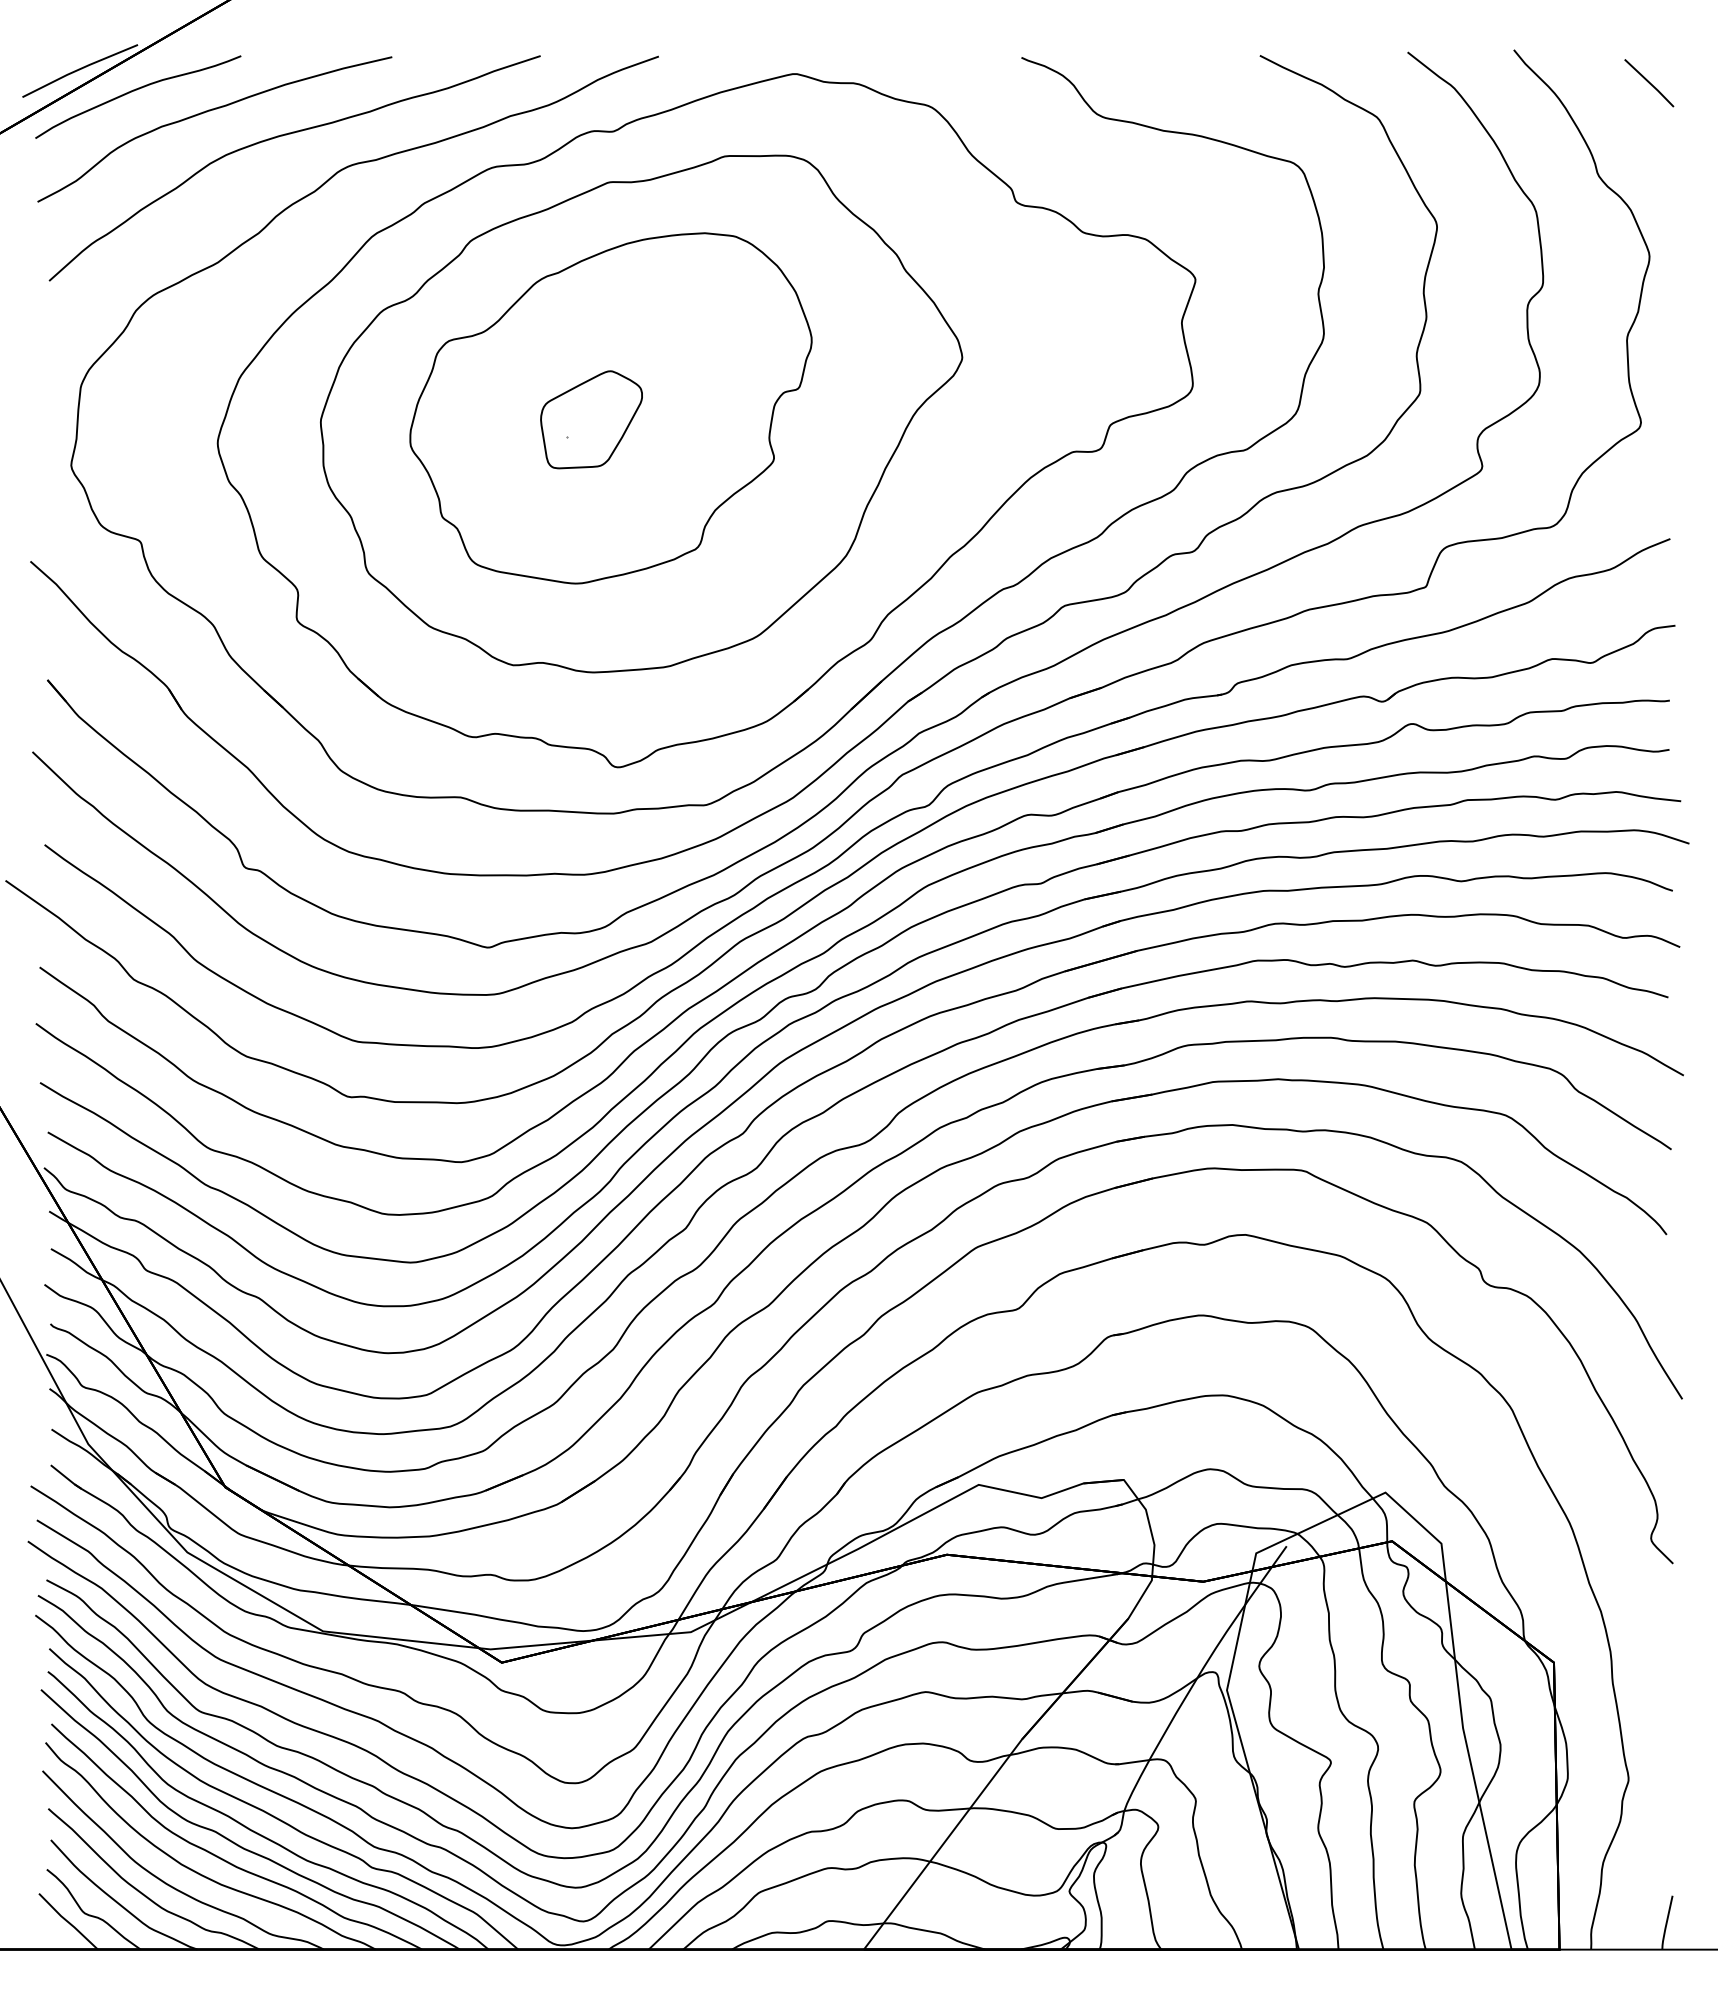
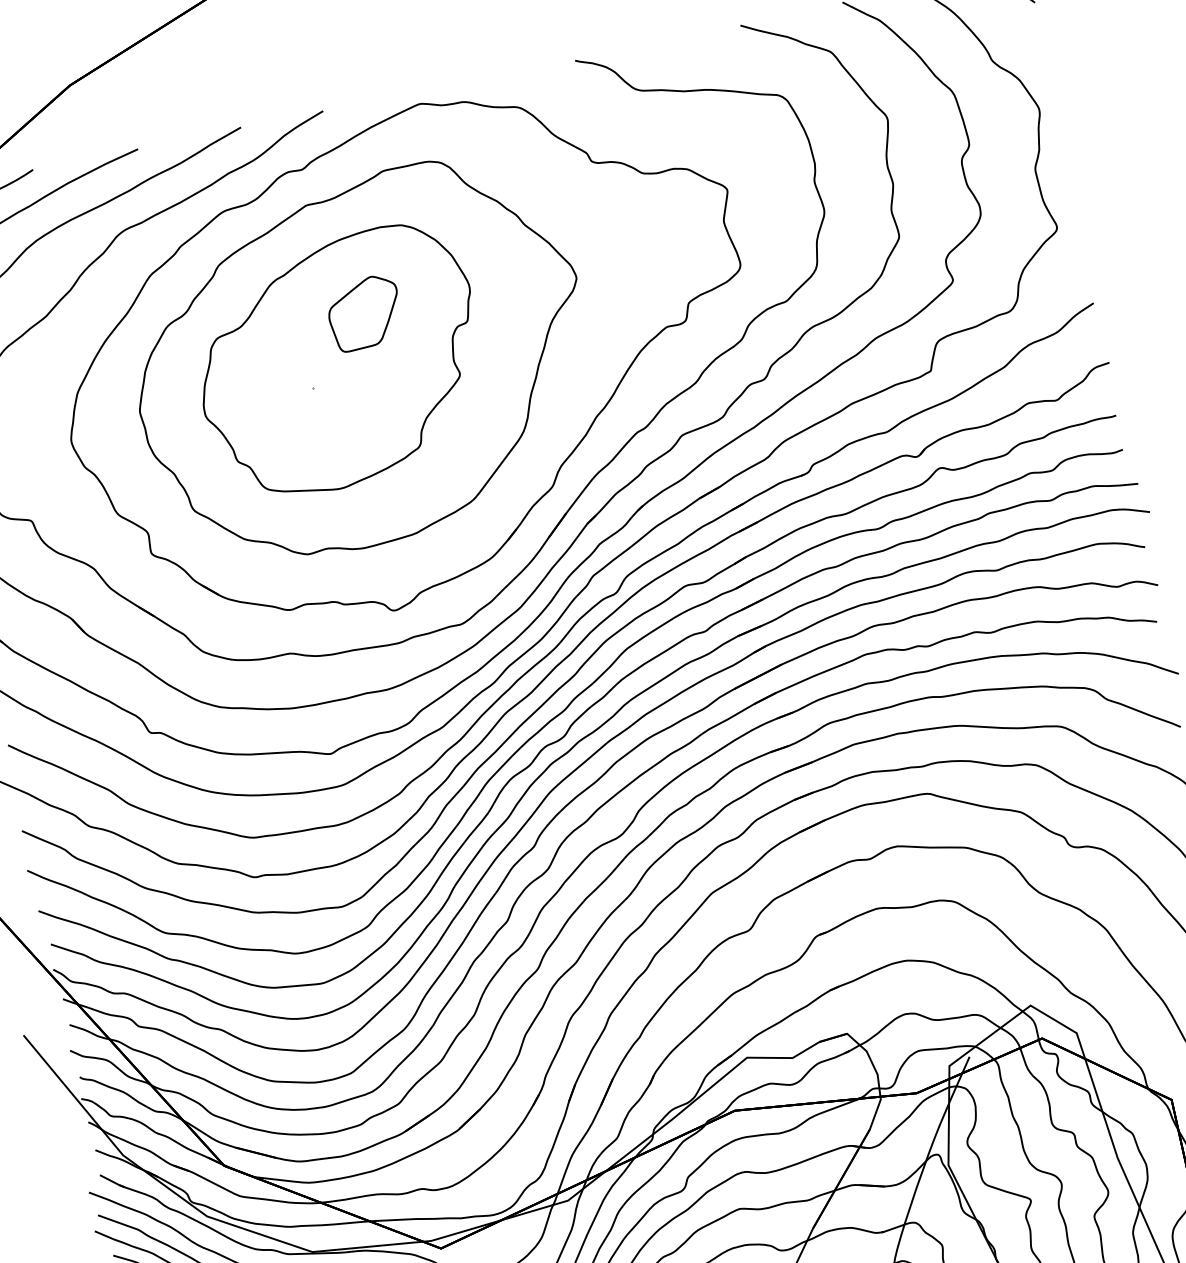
part: (591, 419) -> (364, 313), moved

